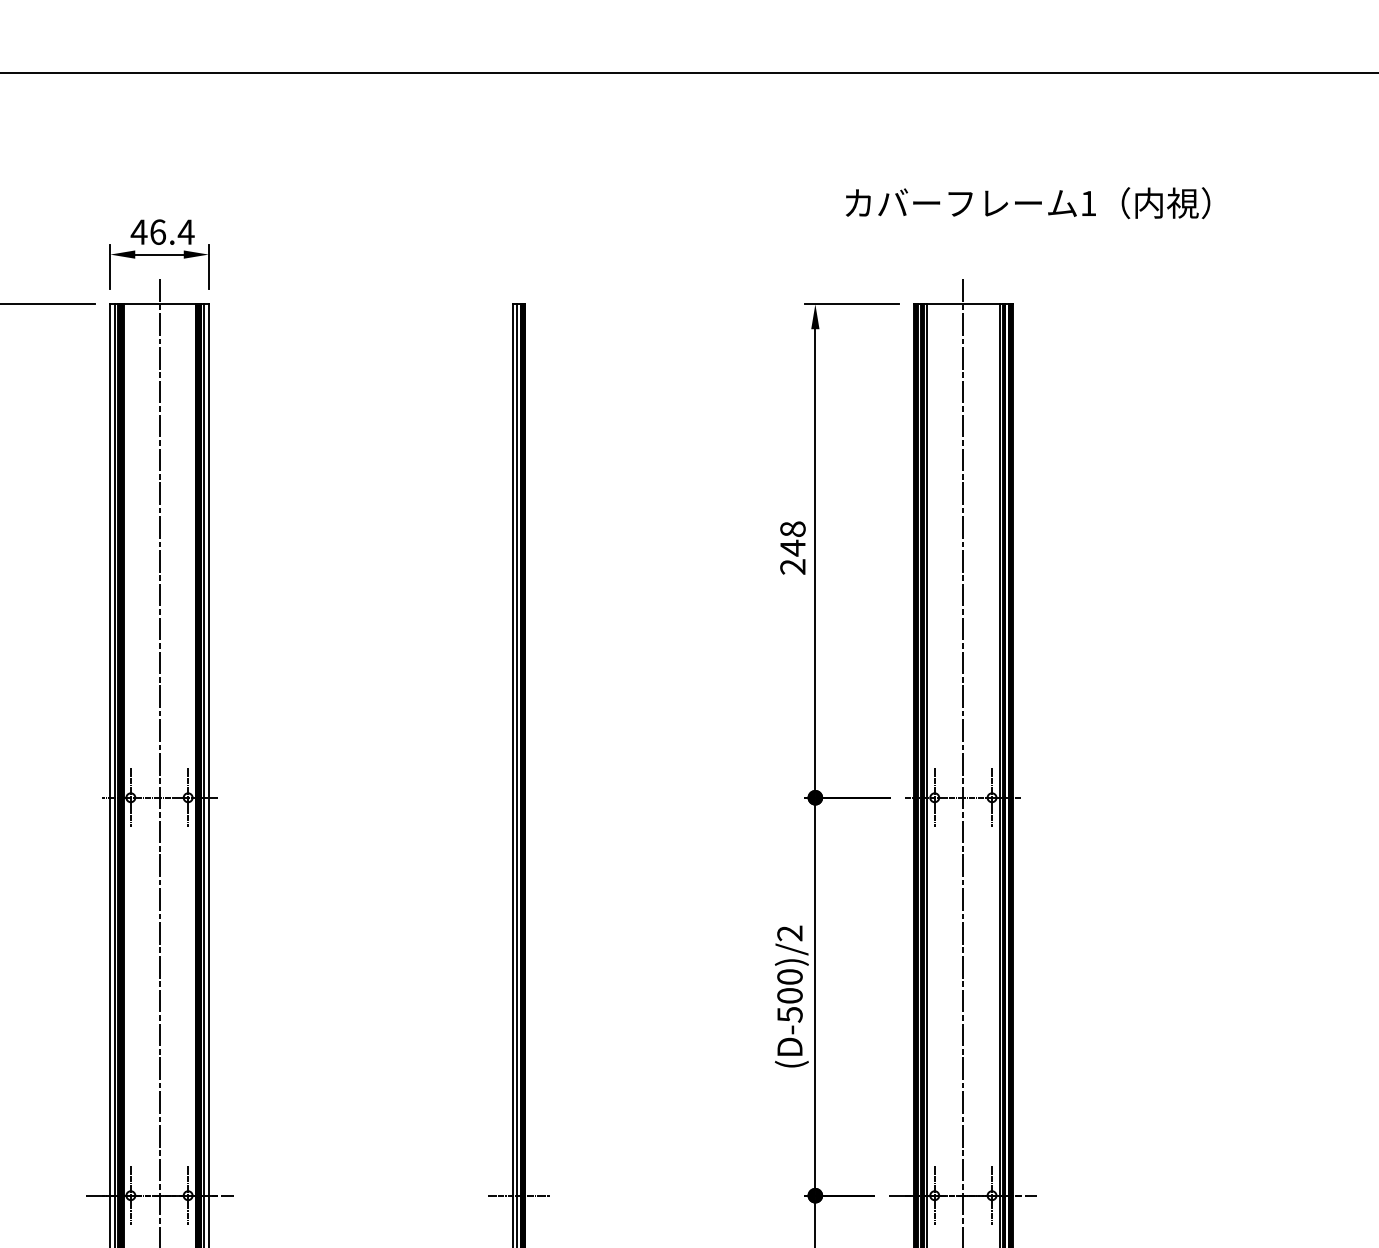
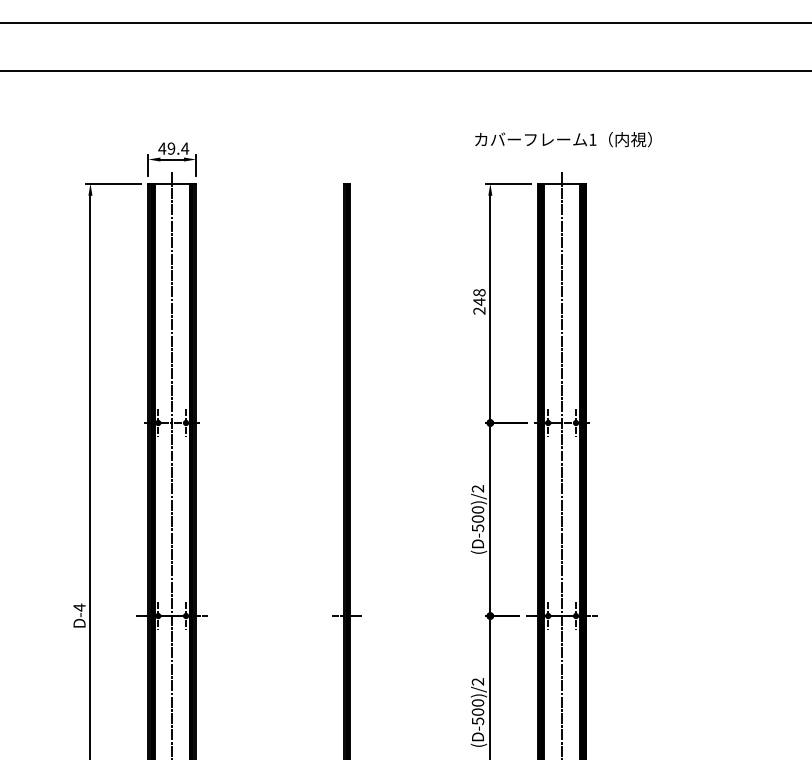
text: (1028, 202) -> (563, 139), moved
text: (158, 231) -> (171, 148), 46.4 -> 49.4

